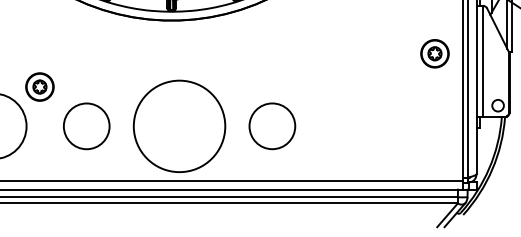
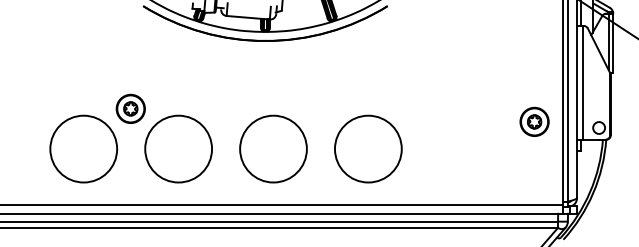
part: (434, 53) -> (534, 121), moved
circle: (86, 125) -> (178, 148), size x1.43
circle: (179, 125) -> (273, 148), size x0.71
circle: (272, 125) -> (368, 148), size x1.43

